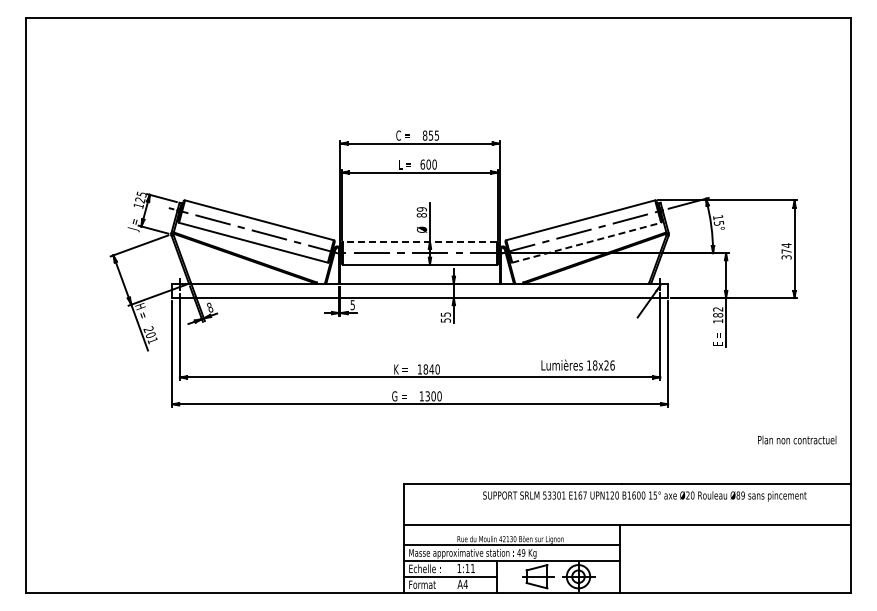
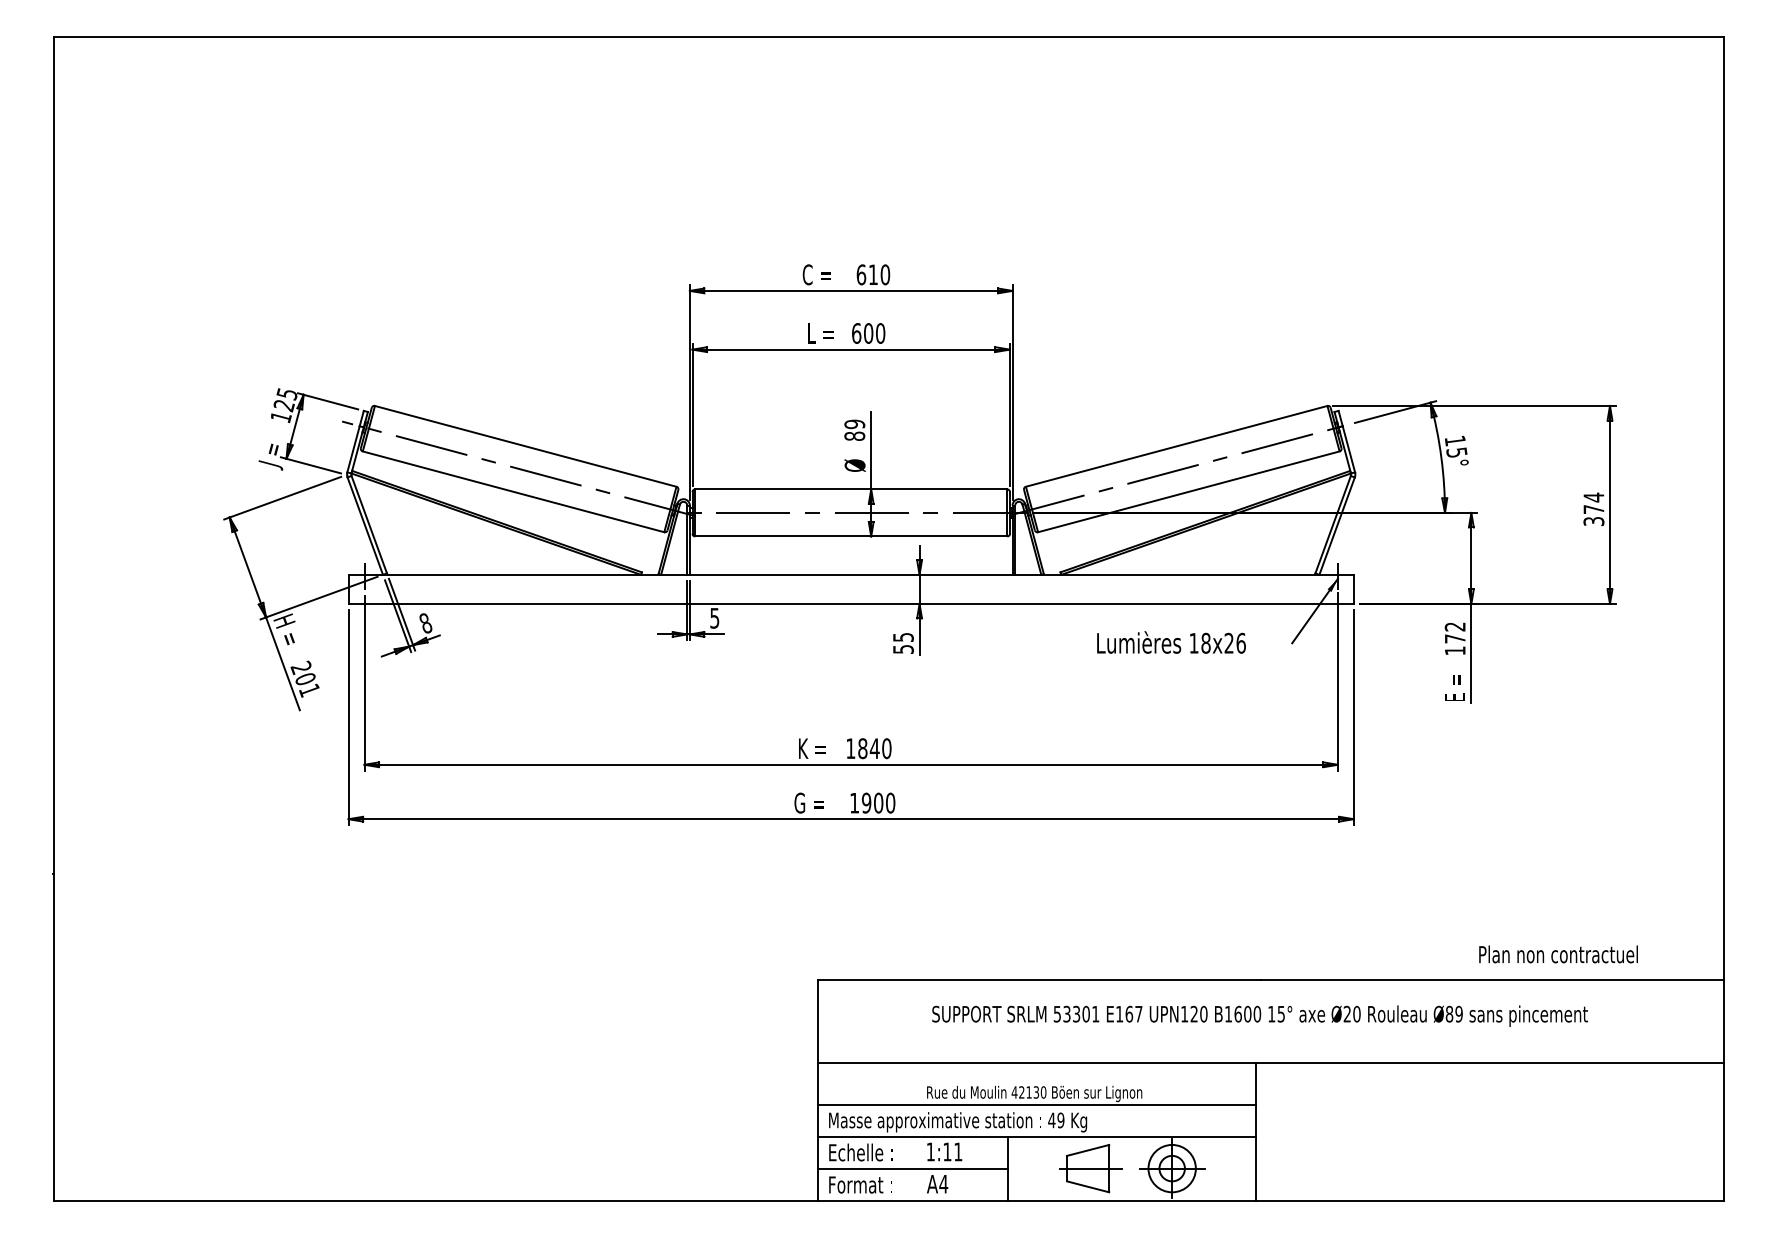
text: (430, 135) -> (872, 274), 855 -> 610
line: (419, 241) -> (849, 489), dashed -> solid
line: (587, 242) -> (1190, 491), dashed -> solid
text: (718, 315) -> (1455, 639), 182 -> 172
text: (577, 364) -> (1170, 641), moved
text: (427, 396) -> (866, 803), 1300 -> 1900
text: (797, 439) -> (1559, 953), moved
text: (644, 496) -> (1259, 1016), moved

